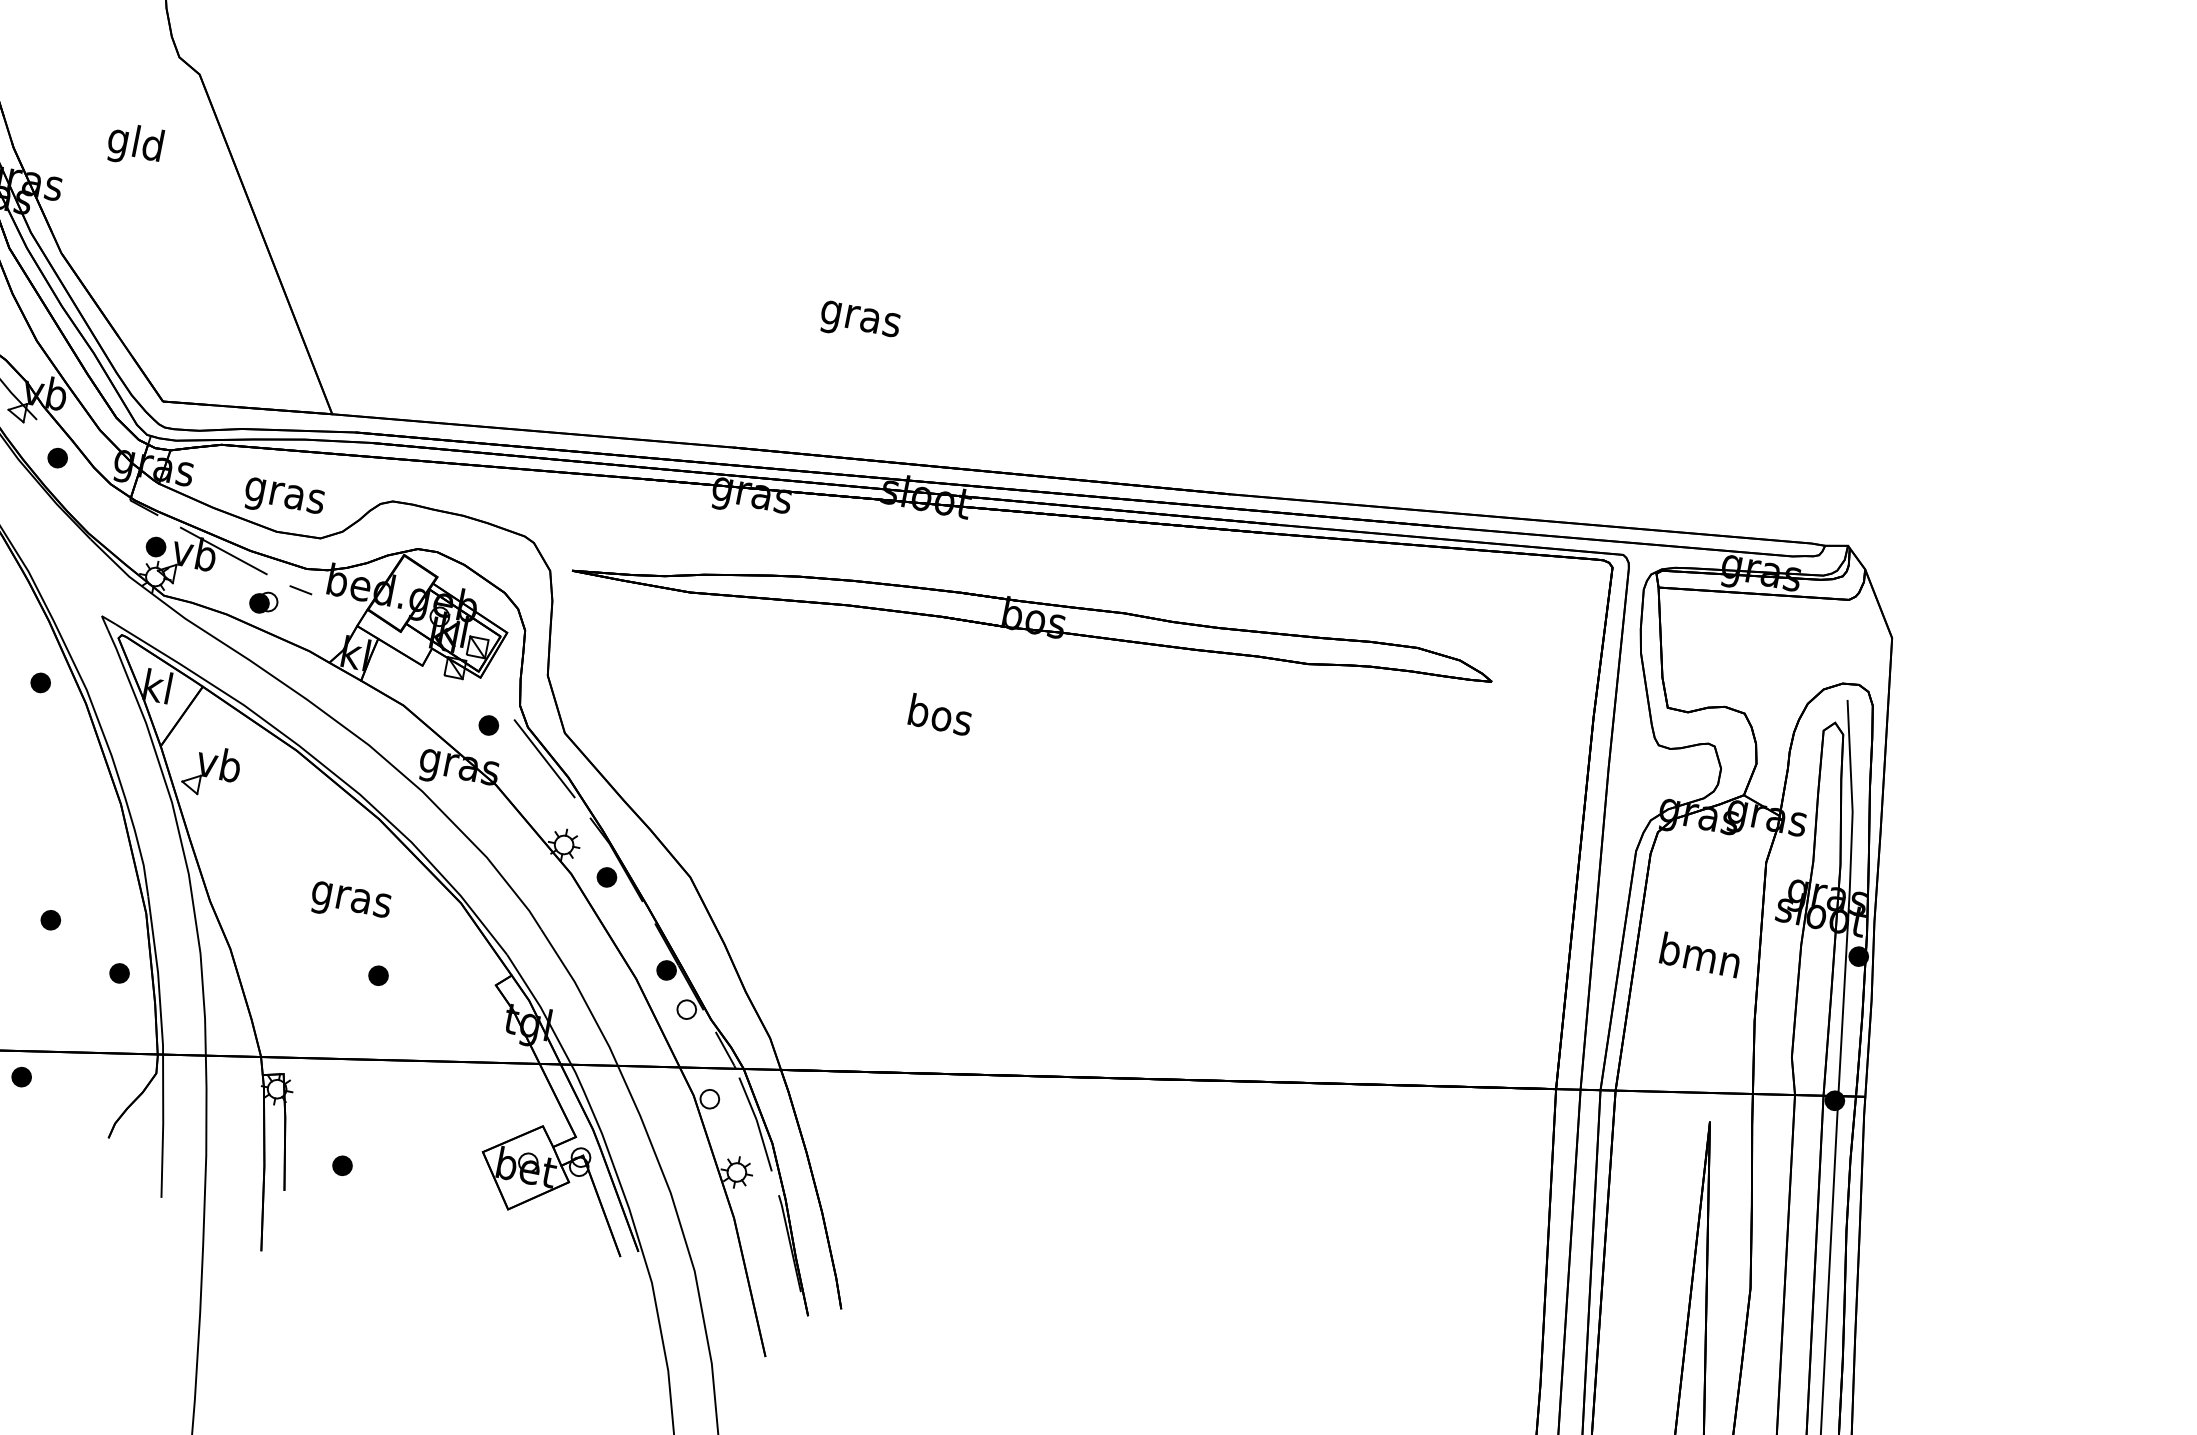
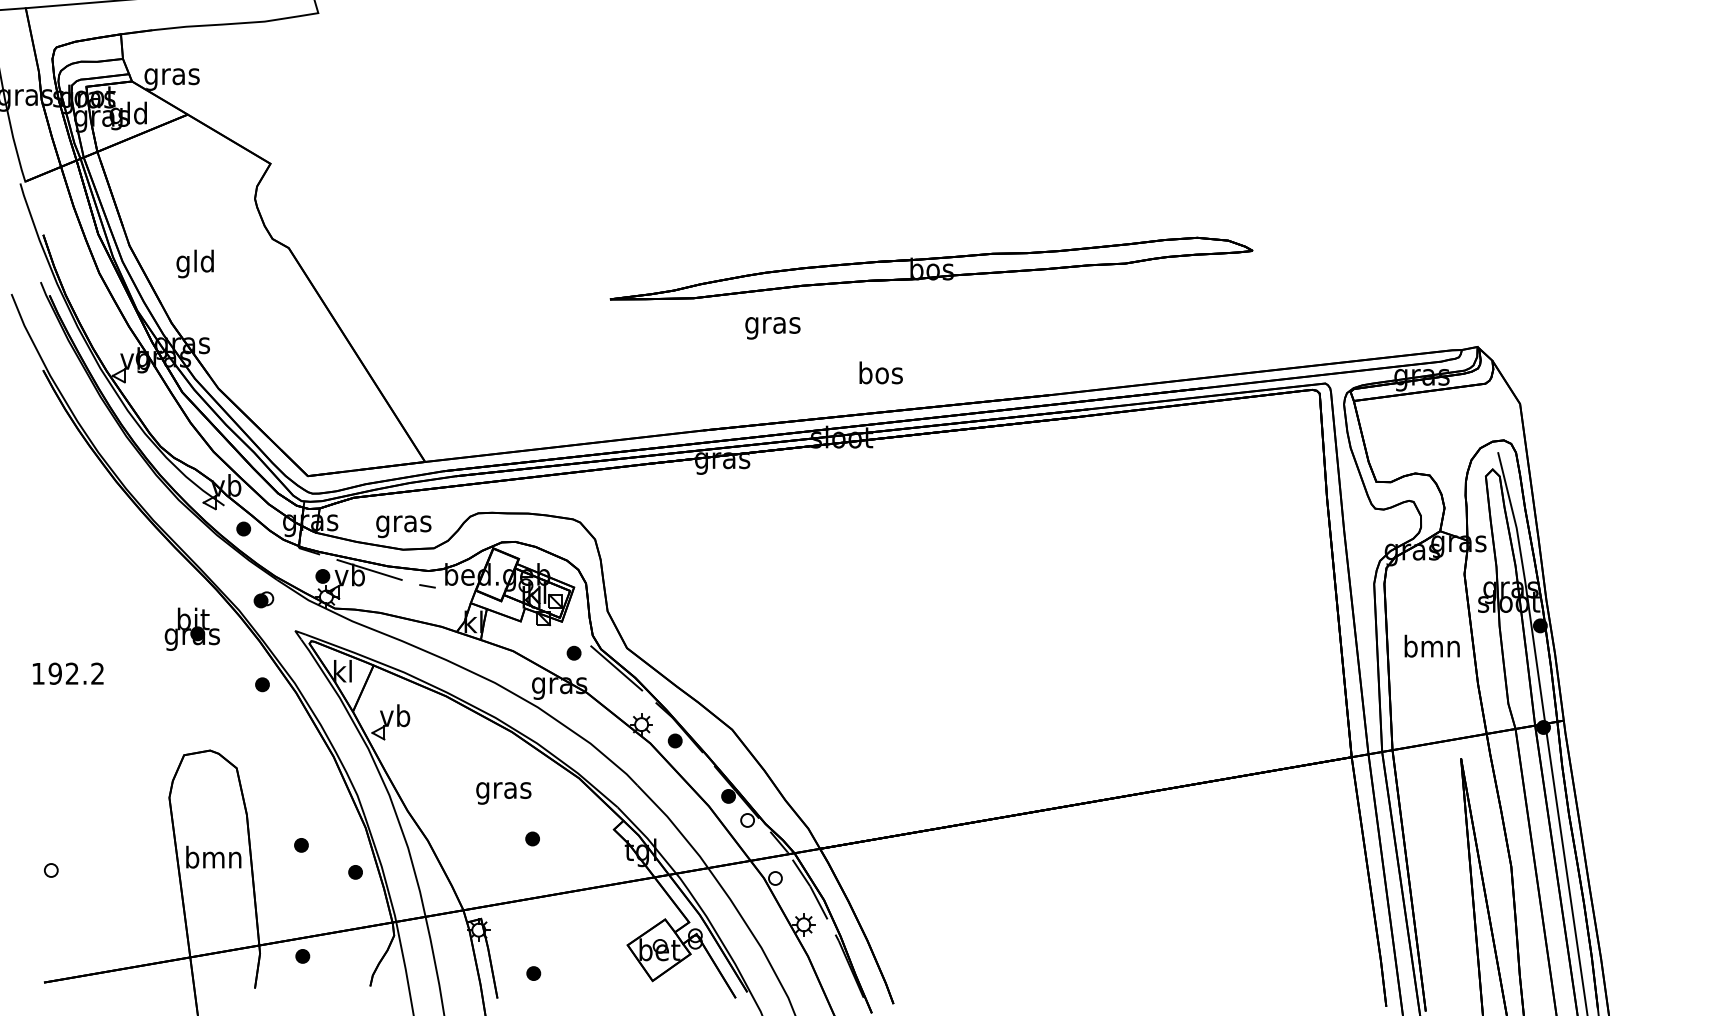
text: (134, 144) -> (194, 263), moved
part: (263, 602) -> (263, 599), moved
part: (1033, 616) -> (931, 268), moved
text: (939, 714) -> (880, 372), moved

